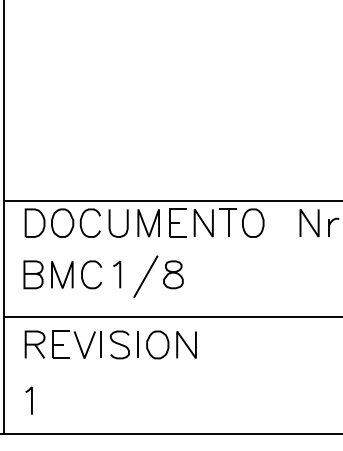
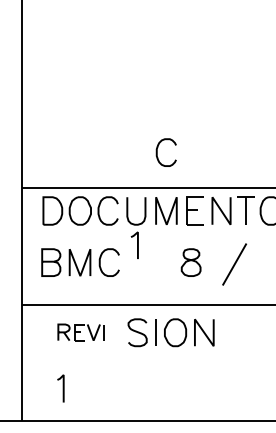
curve: (140, 160) -> (158, 148), added
curve: (119, 274) -> (137, 245), moved
line: (145, 276) -> (234, 264), moved
part: (62, 344) -> (80, 332), size x0.6
curve: (31, 400) -> (63, 388), moved

